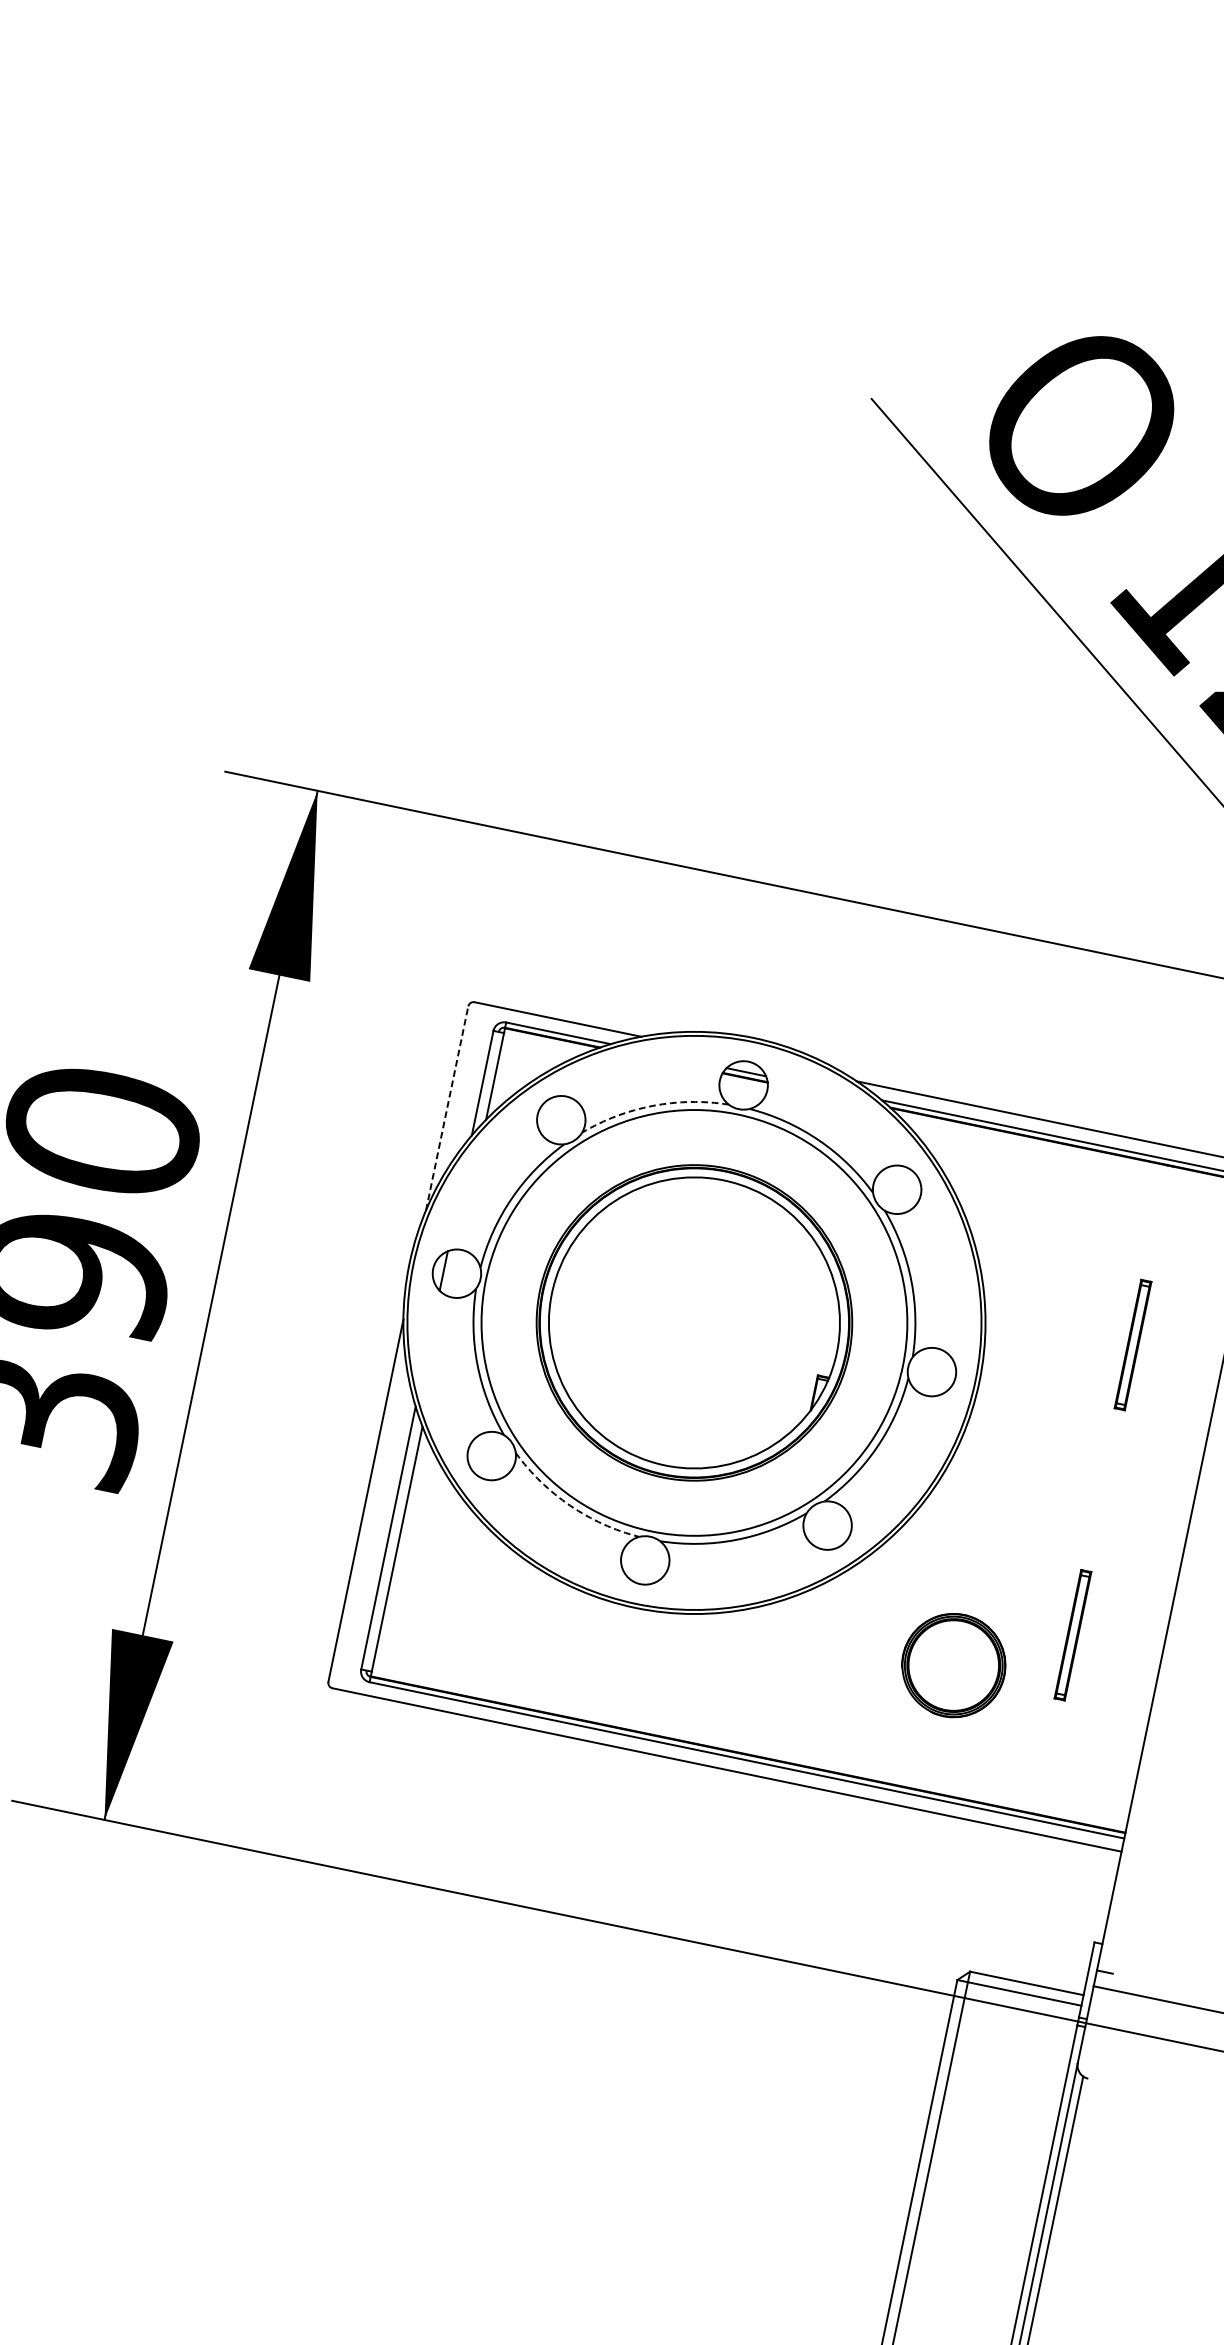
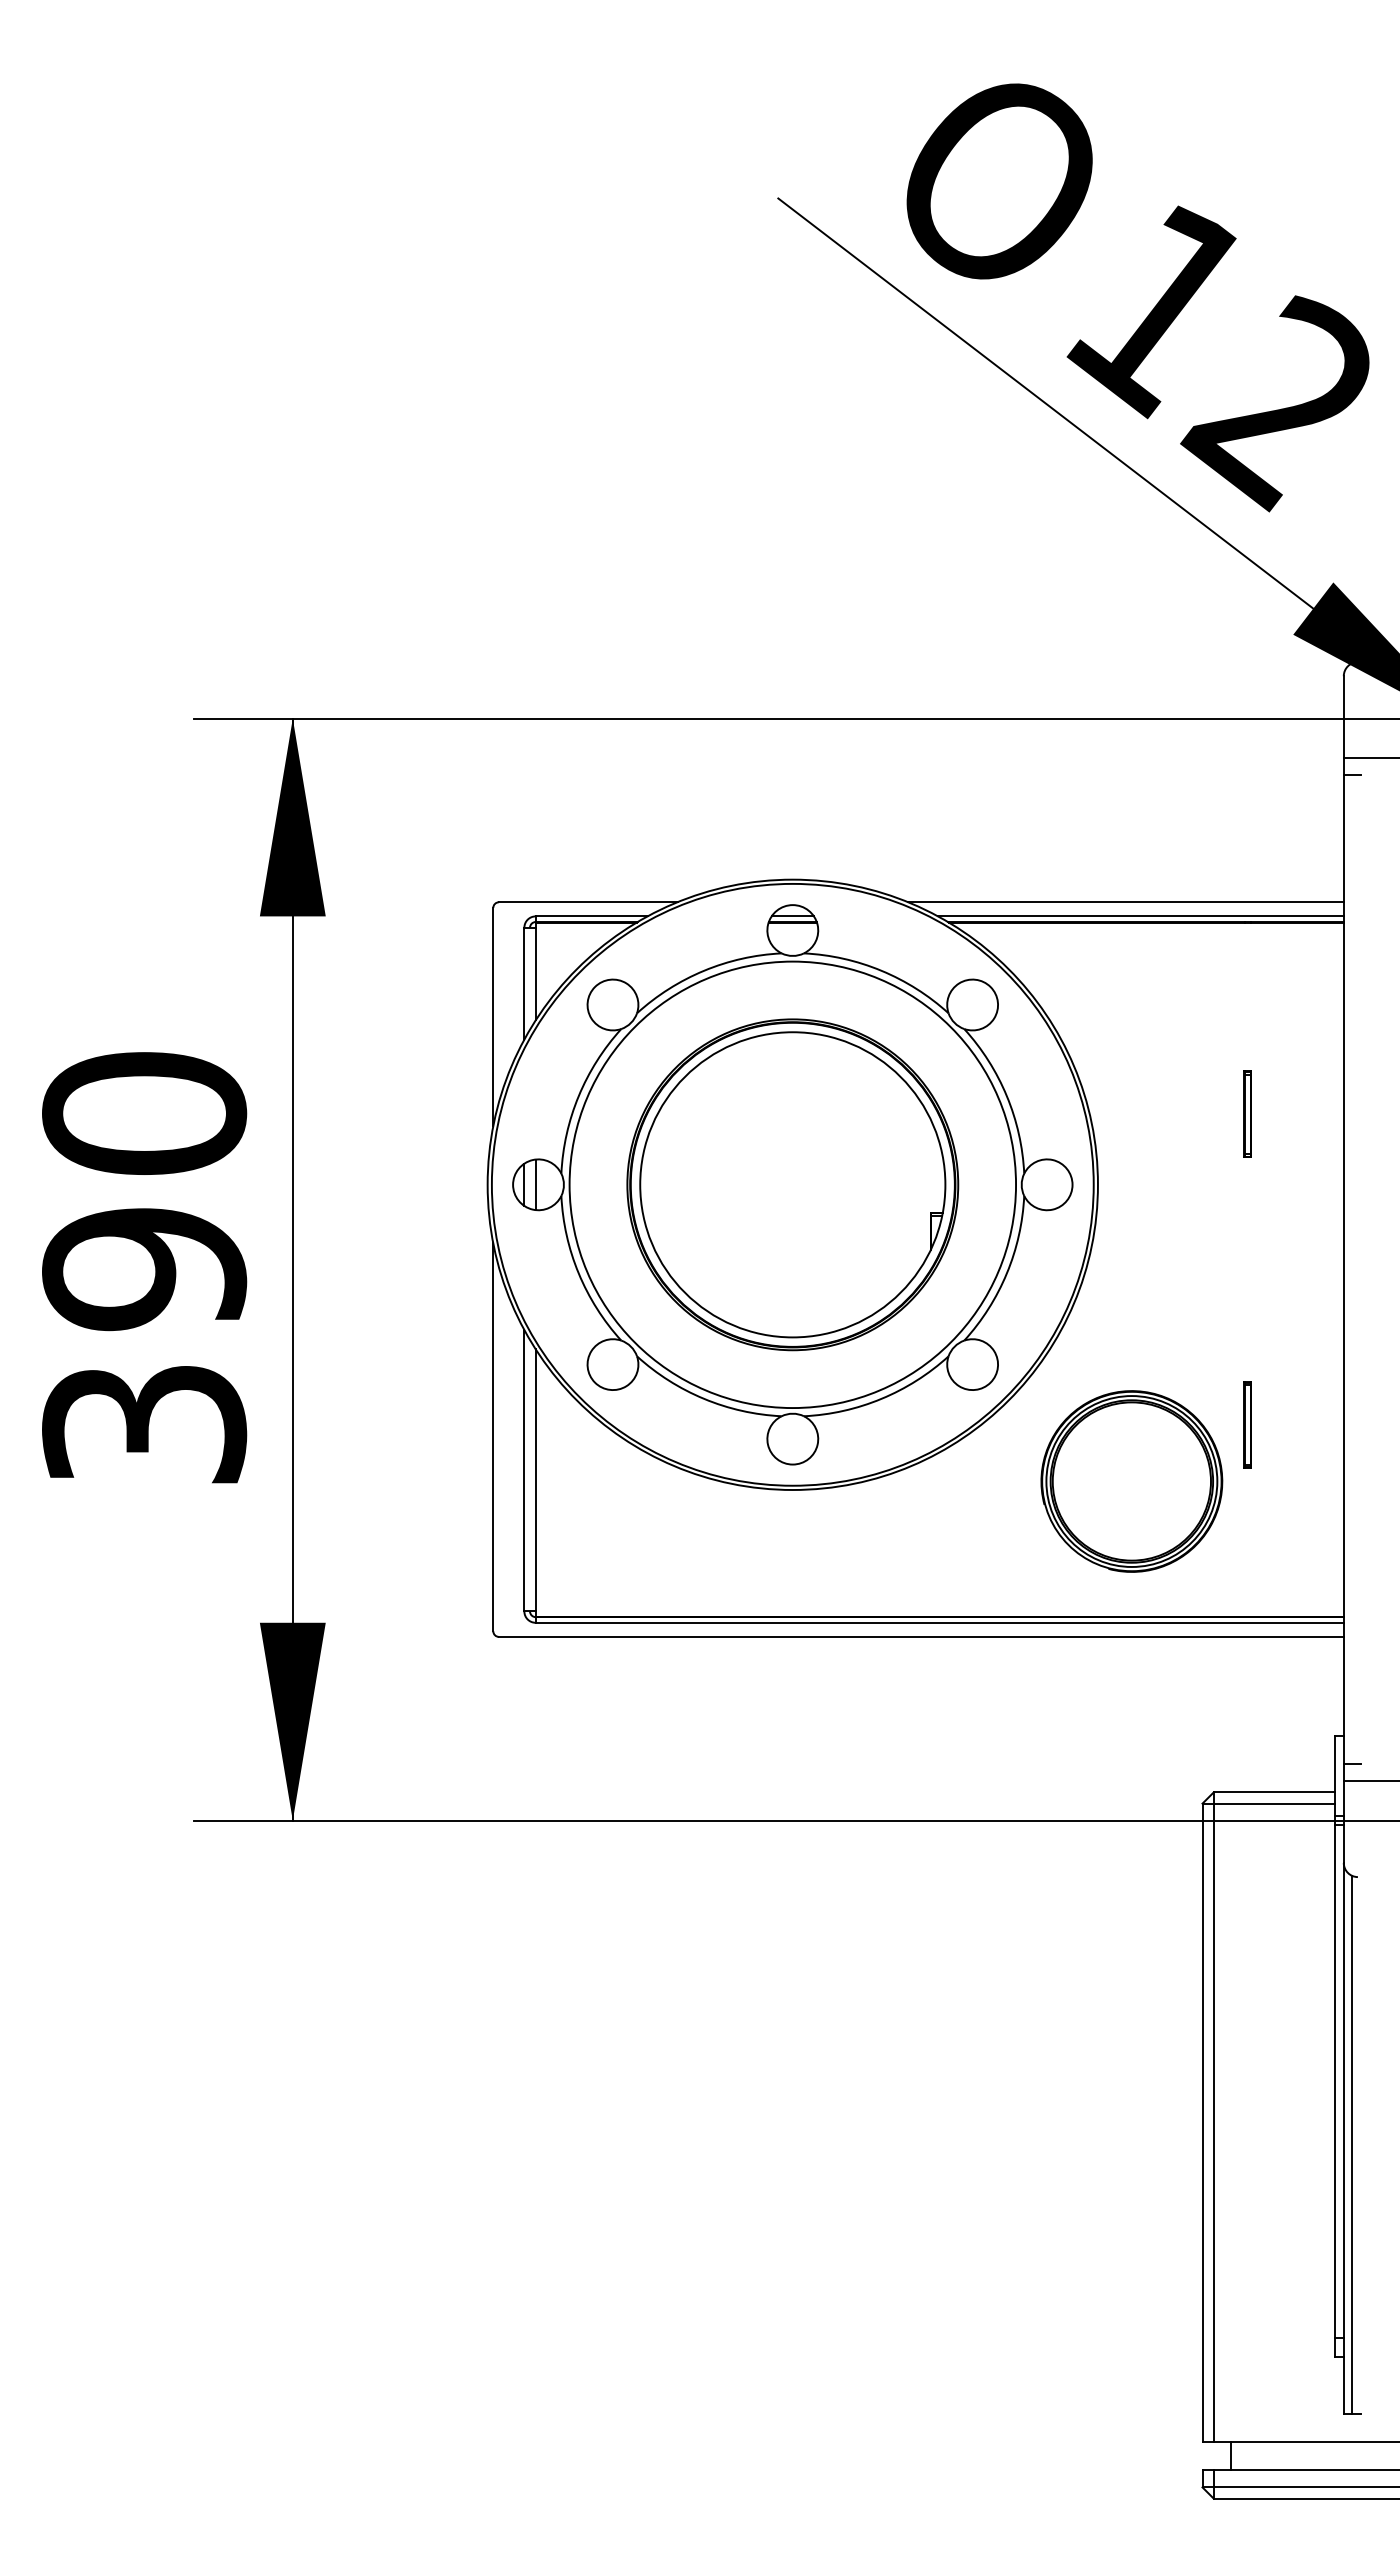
arc: (653, 1105) -> (704, 970), dashed -> solid
line: (447, 1107) -> (493, 1016), dashed -> solid
line: (454, 1272) -> (535, 1184), added
part: (1132, 1344) -> (1247, 1113), size x0.62
arc: (570, 1505) -> (704, 1398), dashed -> solid
part: (1072, 1634) -> (1247, 1424), size x0.62
part: (953, 1665) -> (1131, 1481), size x1.67

